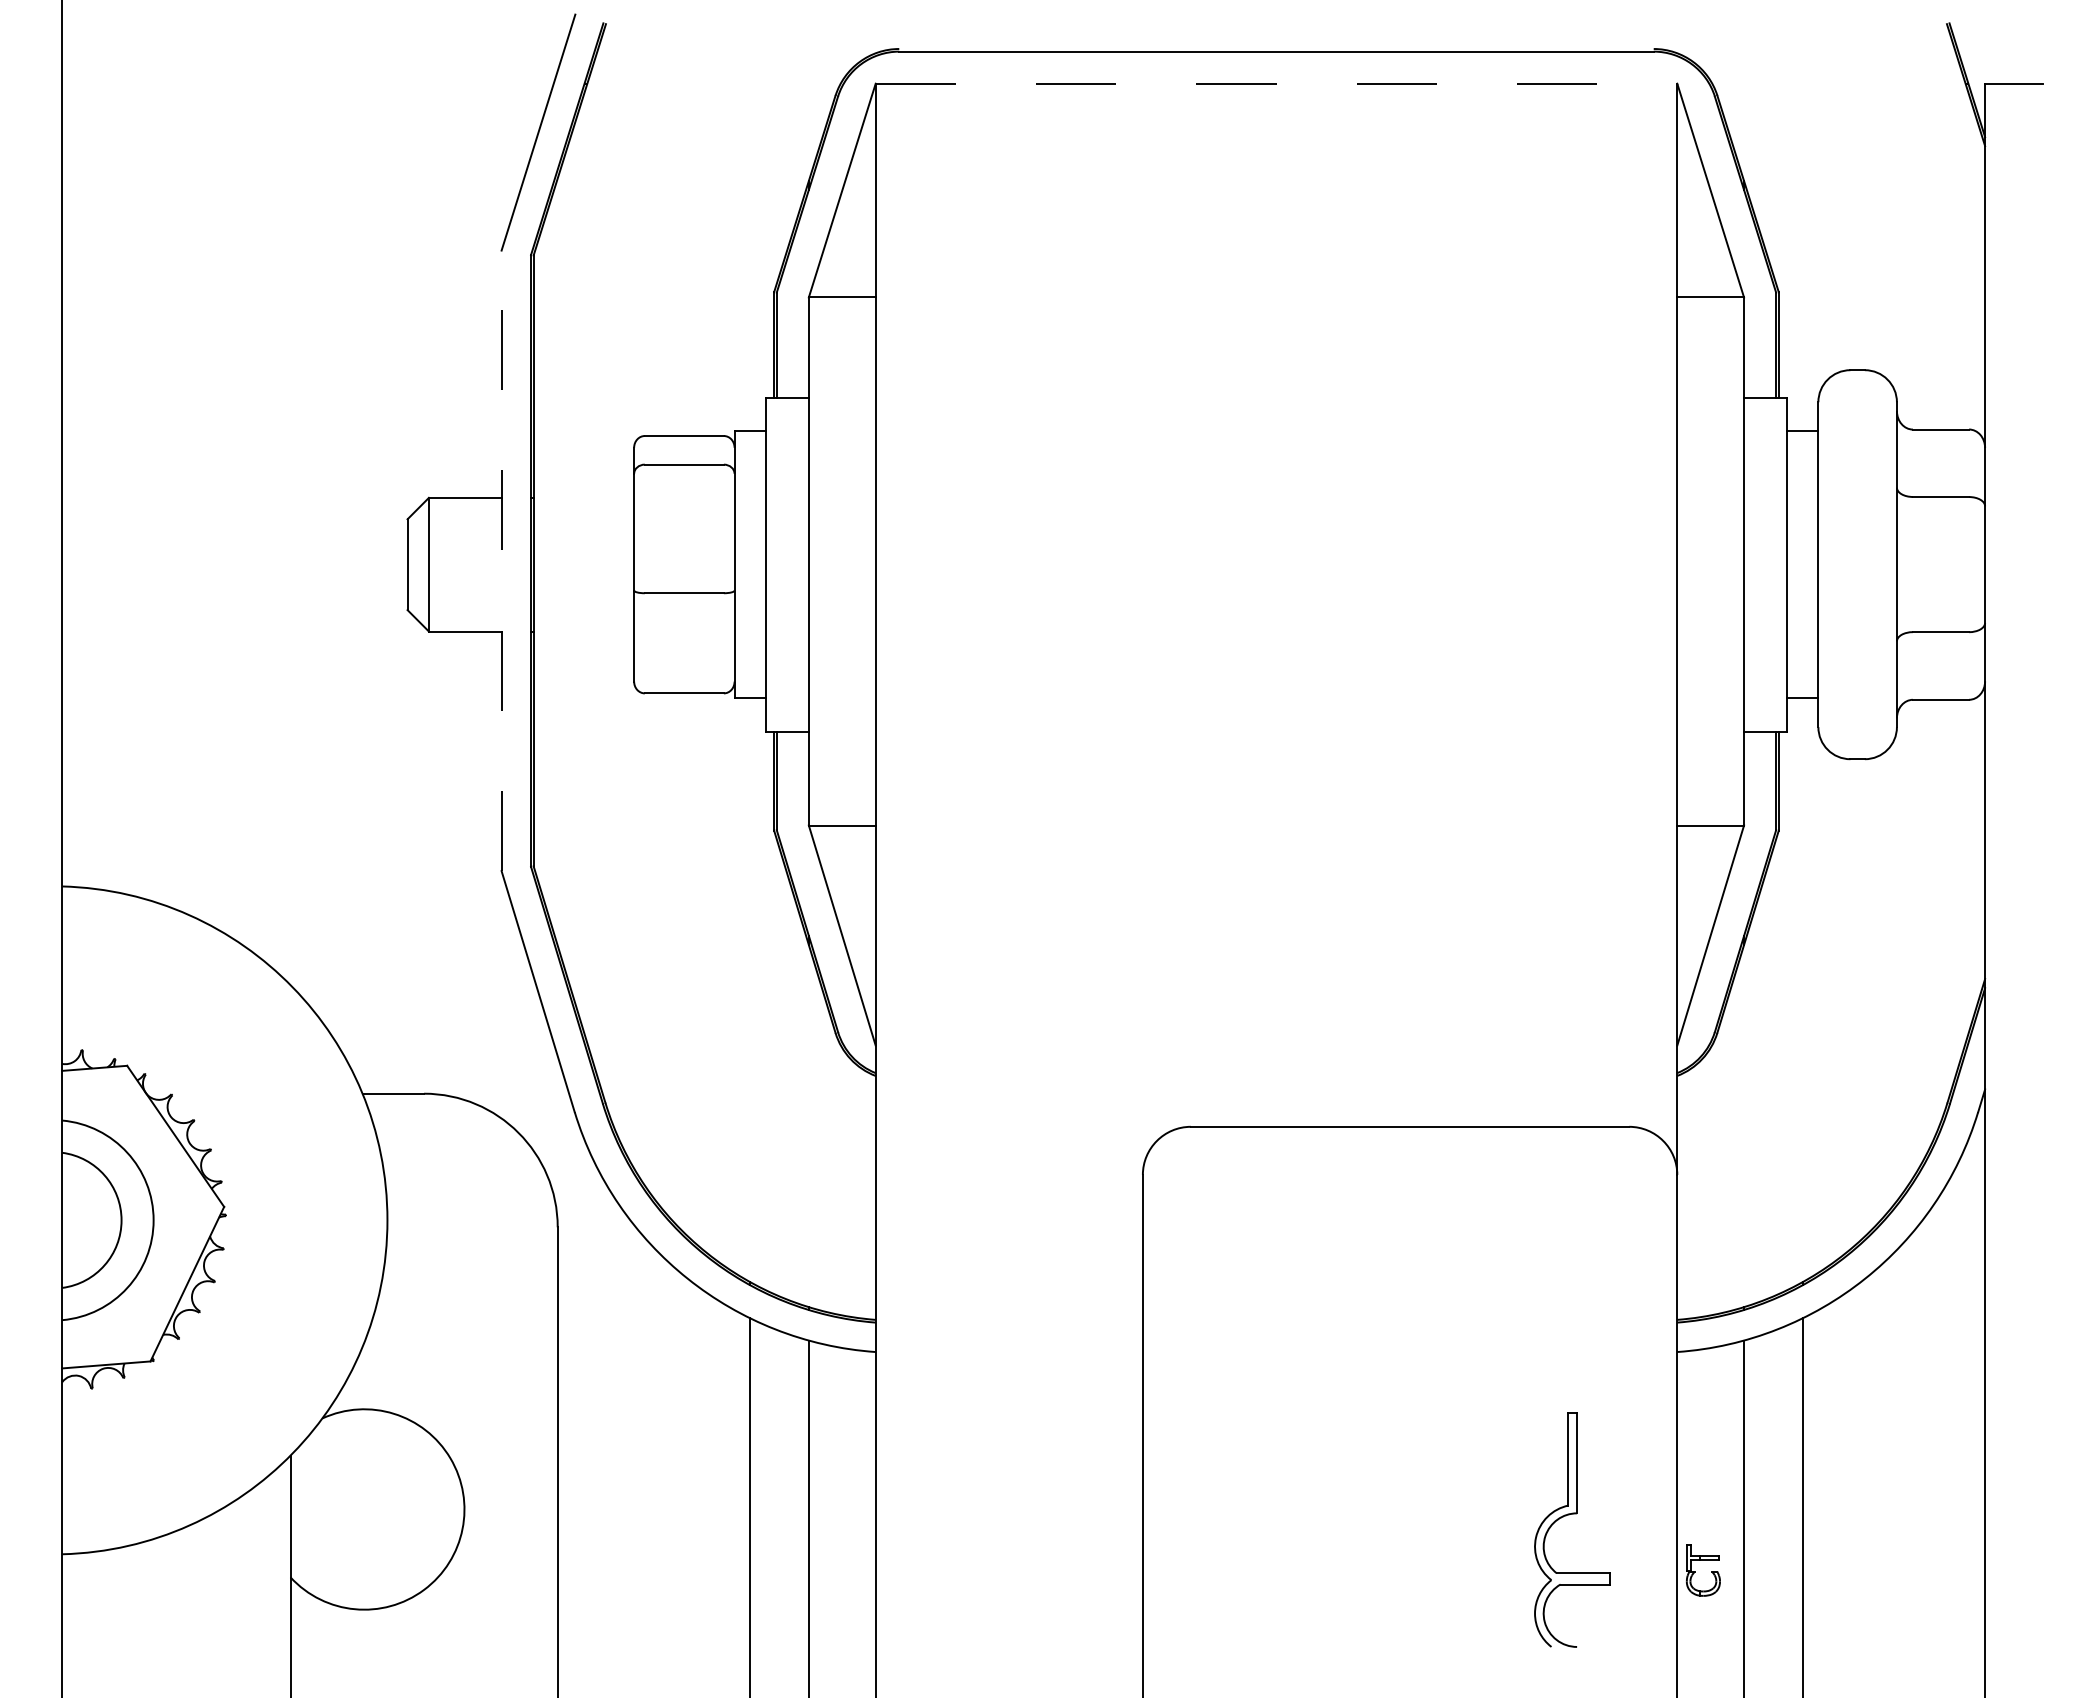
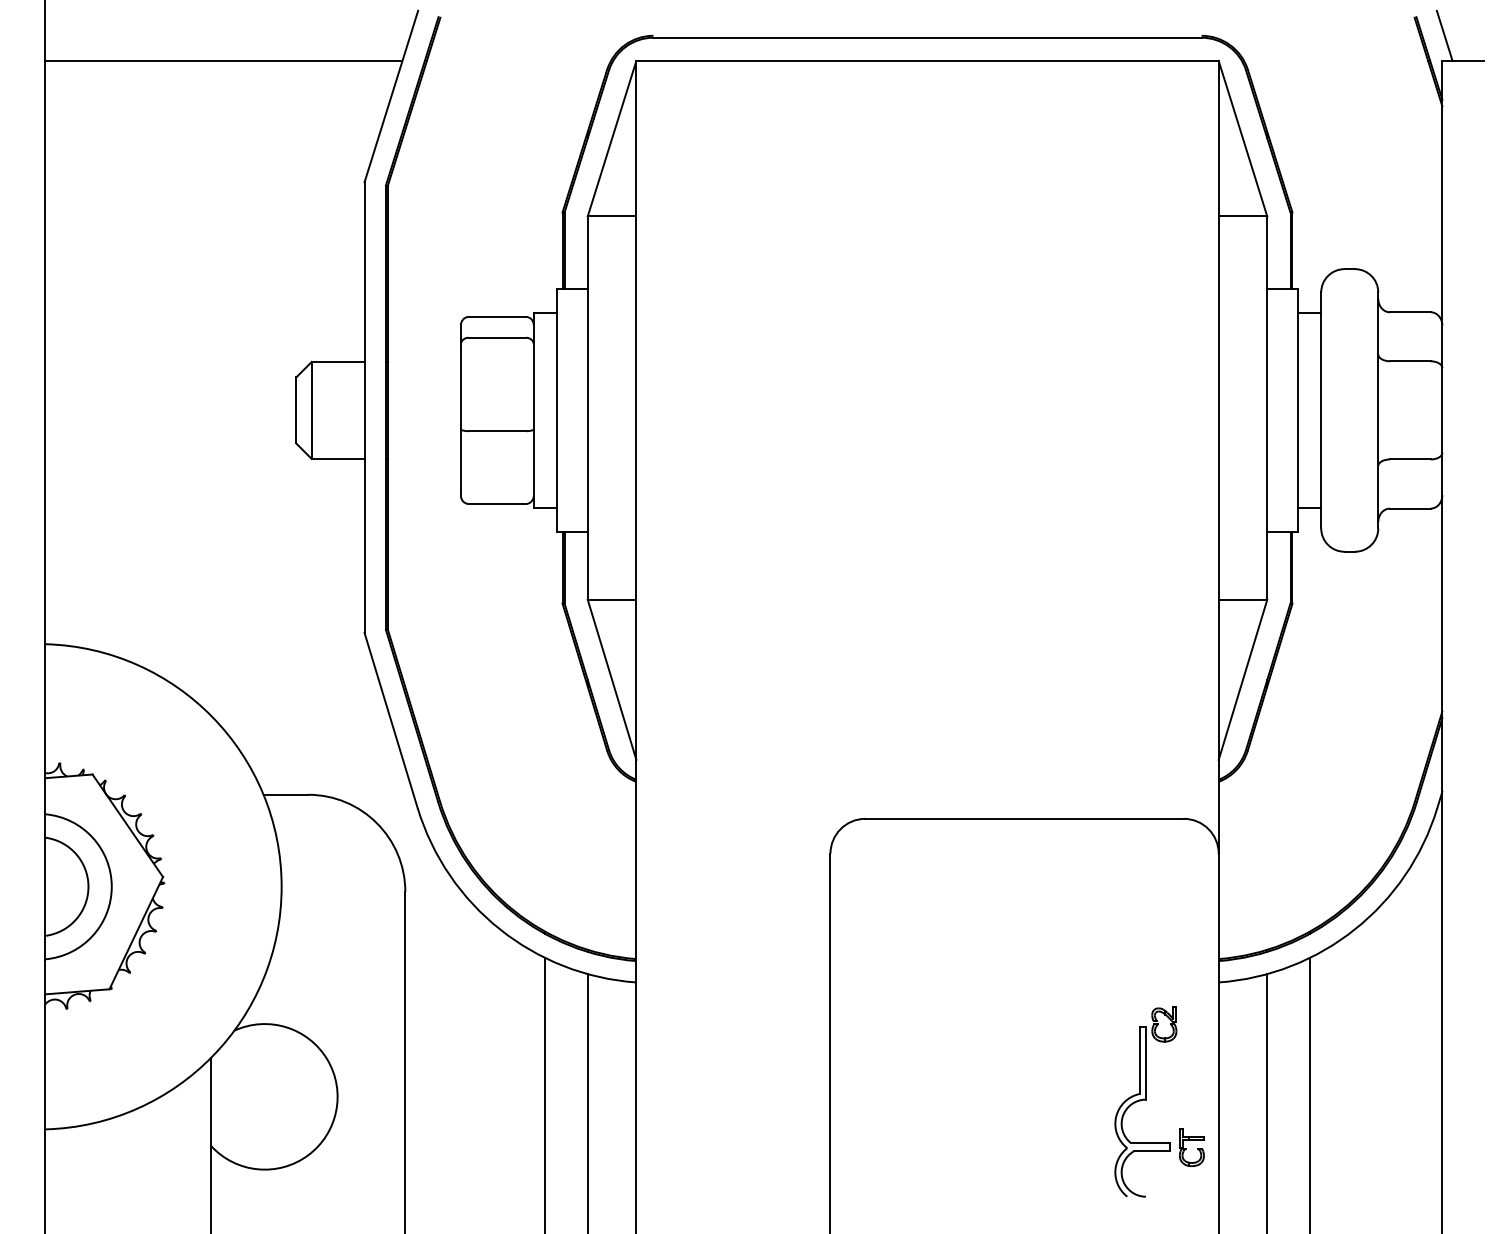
line: (1988, 48) -> (1444, 35), added
line: (307, 83) -> (223, 60), added
line: (1276, 83) -> (927, 60), dashed -> solid
line: (501, 560) -> (364, 407), dashed -> solid
part: (1594, 1409) -> (1158, 1024), added
part: (1695, 1571) -> (1186, 1148), moved

